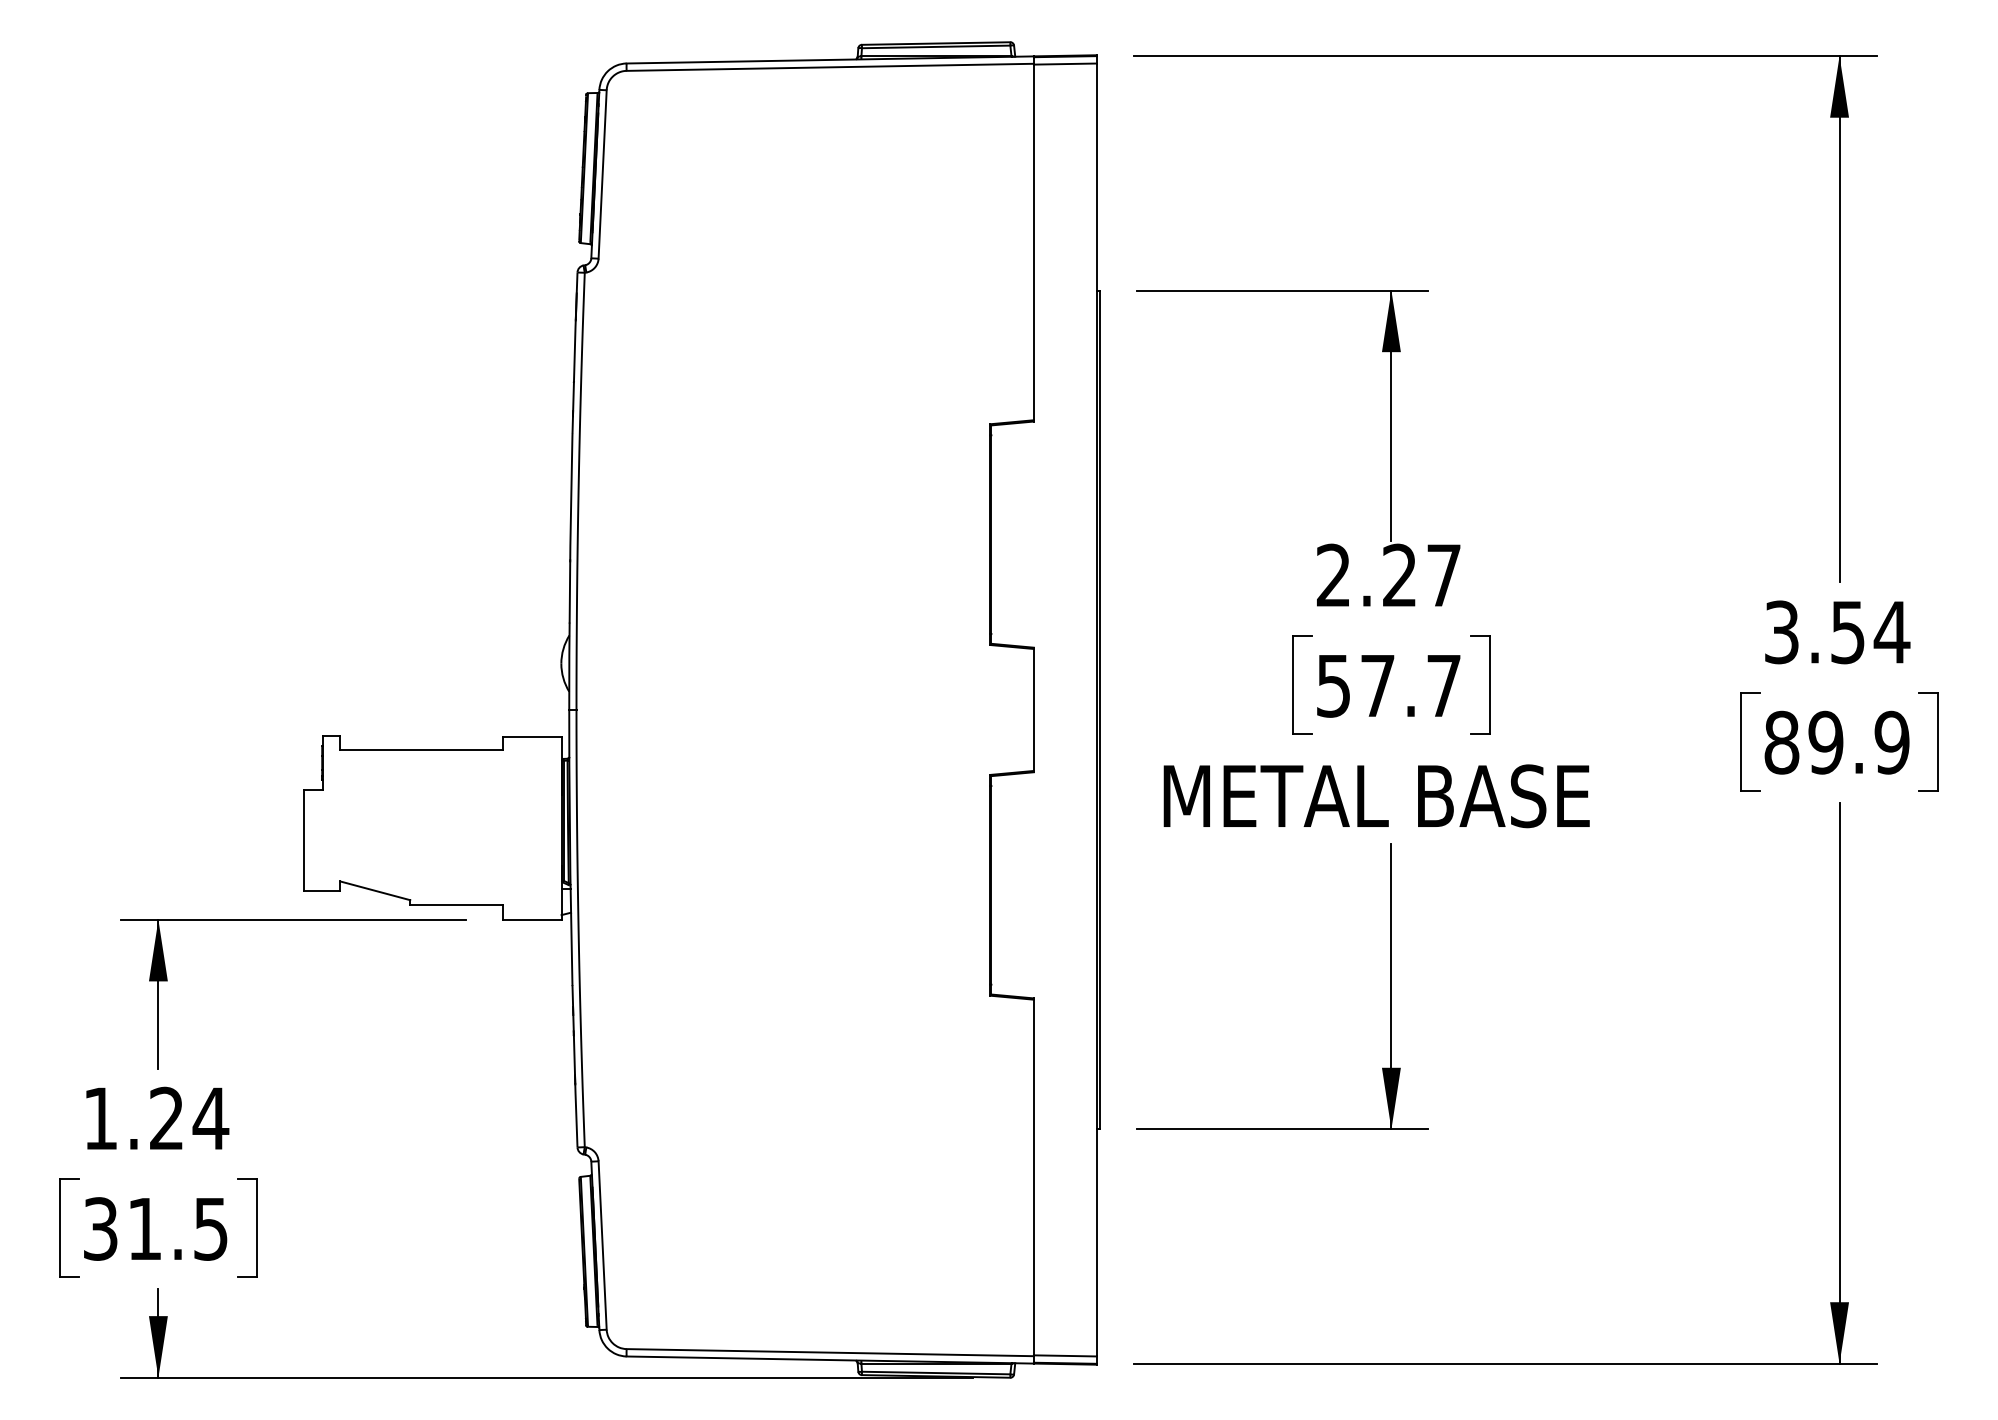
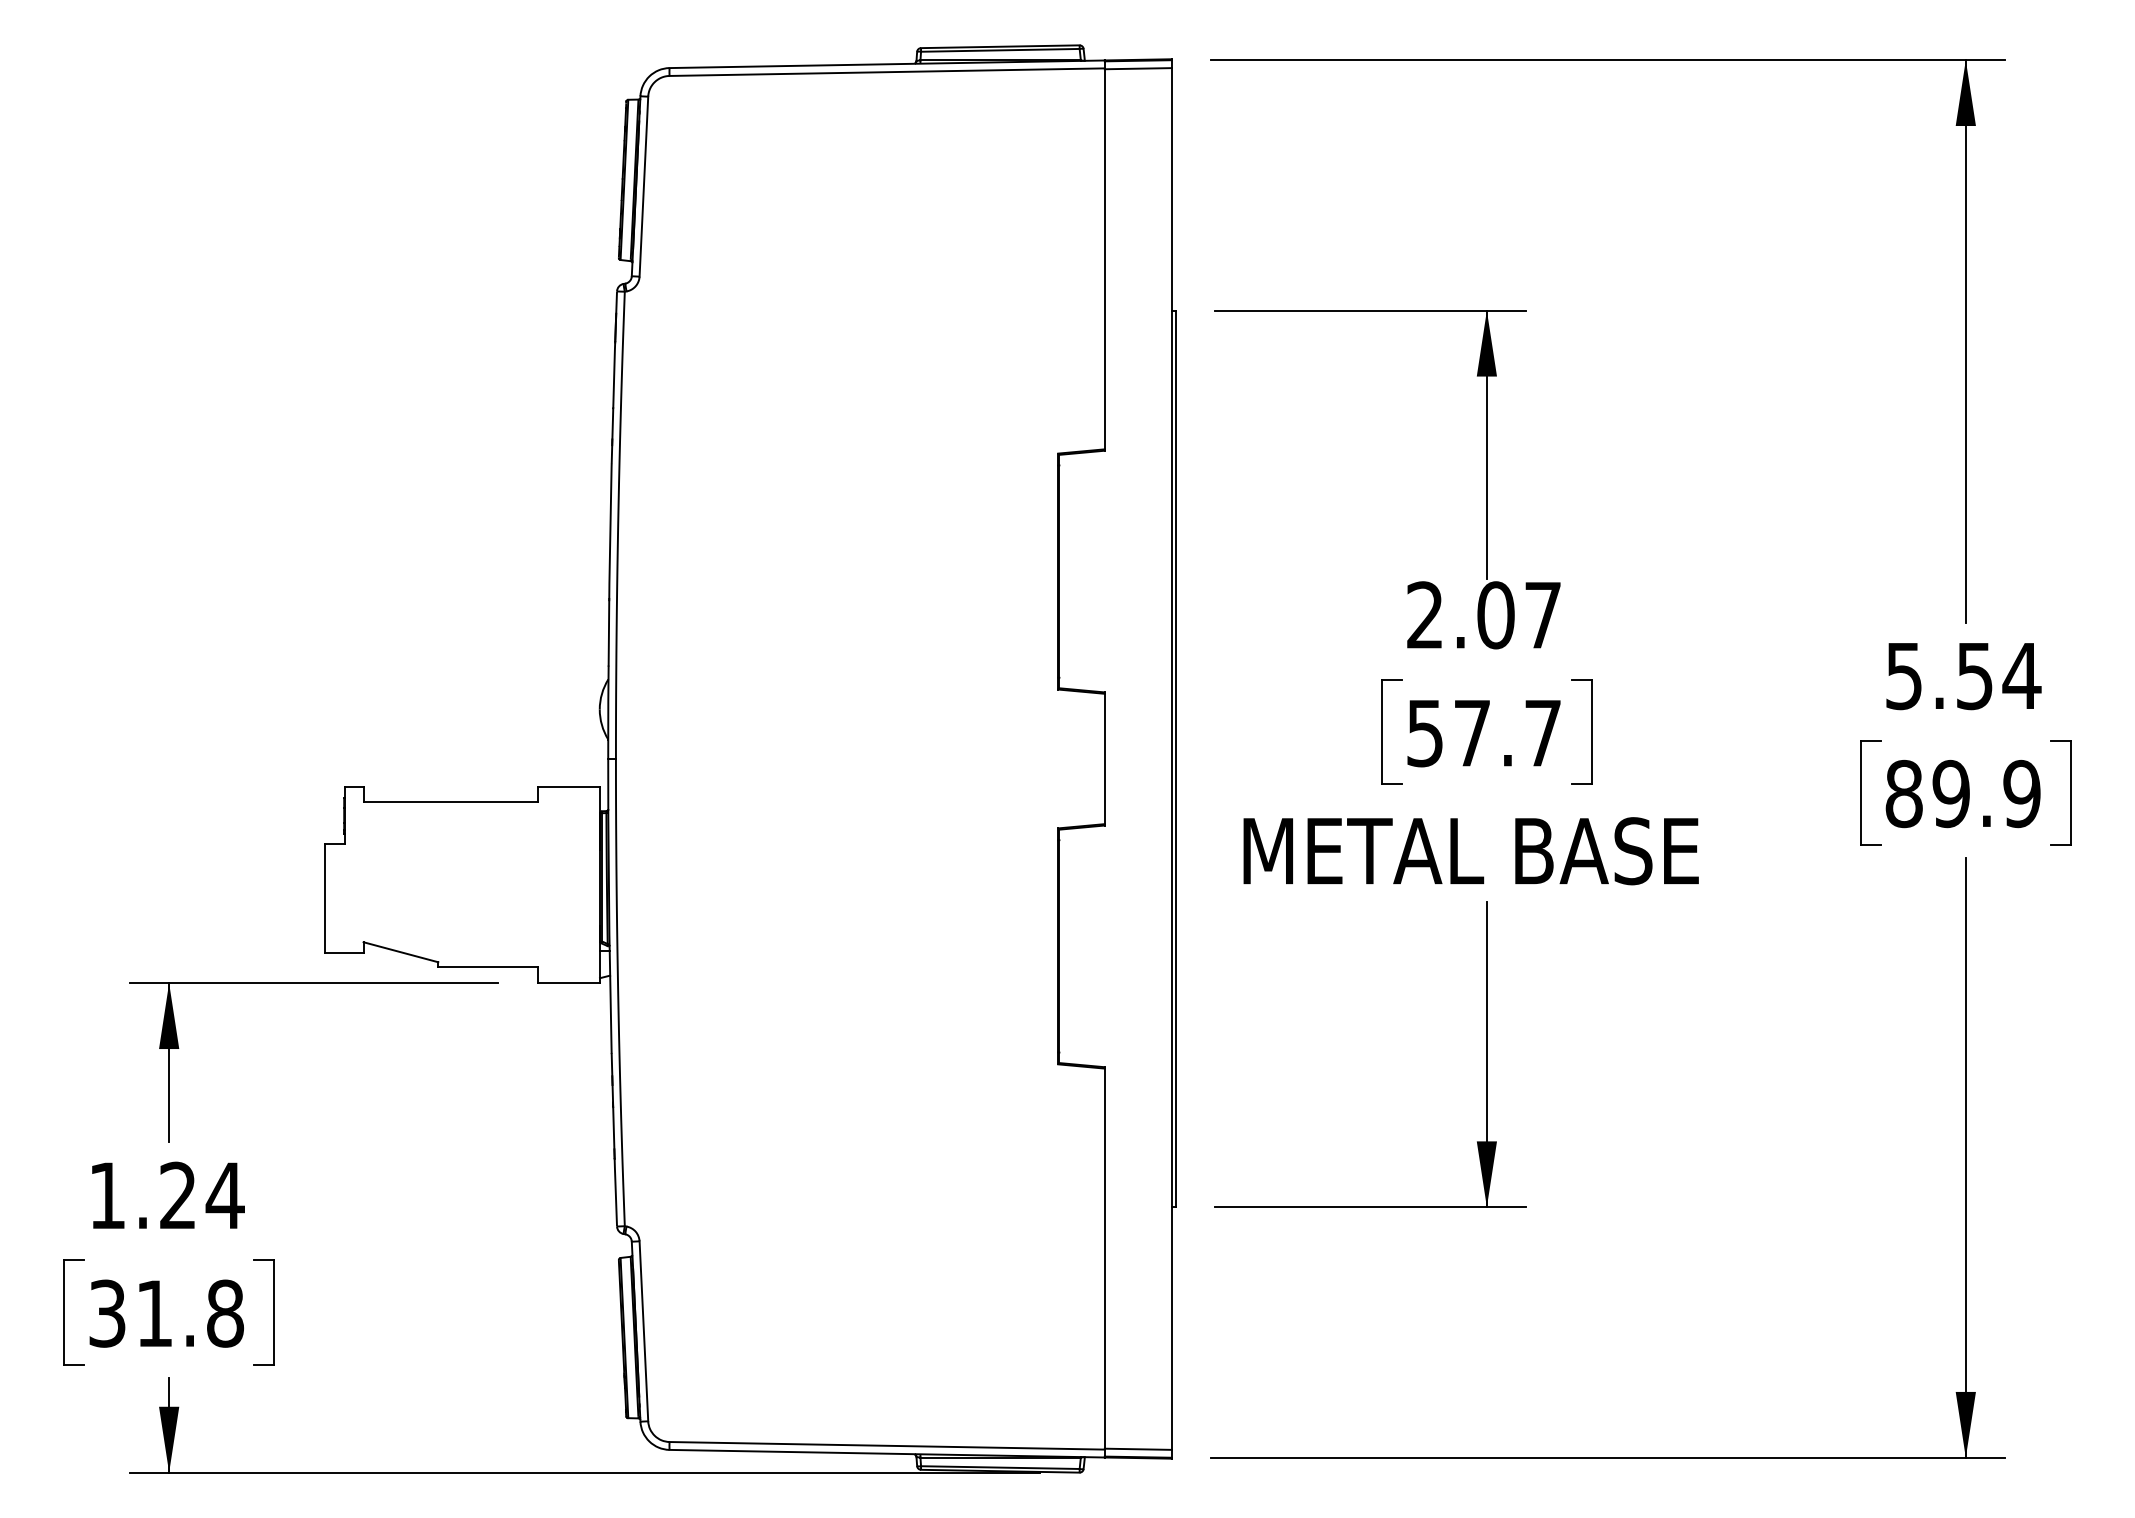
text: (1399, 575) -> (1495, 615), 2.27 -> 2.07
text: (1781, 631) -> (1903, 675), 3.54 -> 5.54
text: (211, 1228) -> (225, 1313), 31.5 -> 31.8

